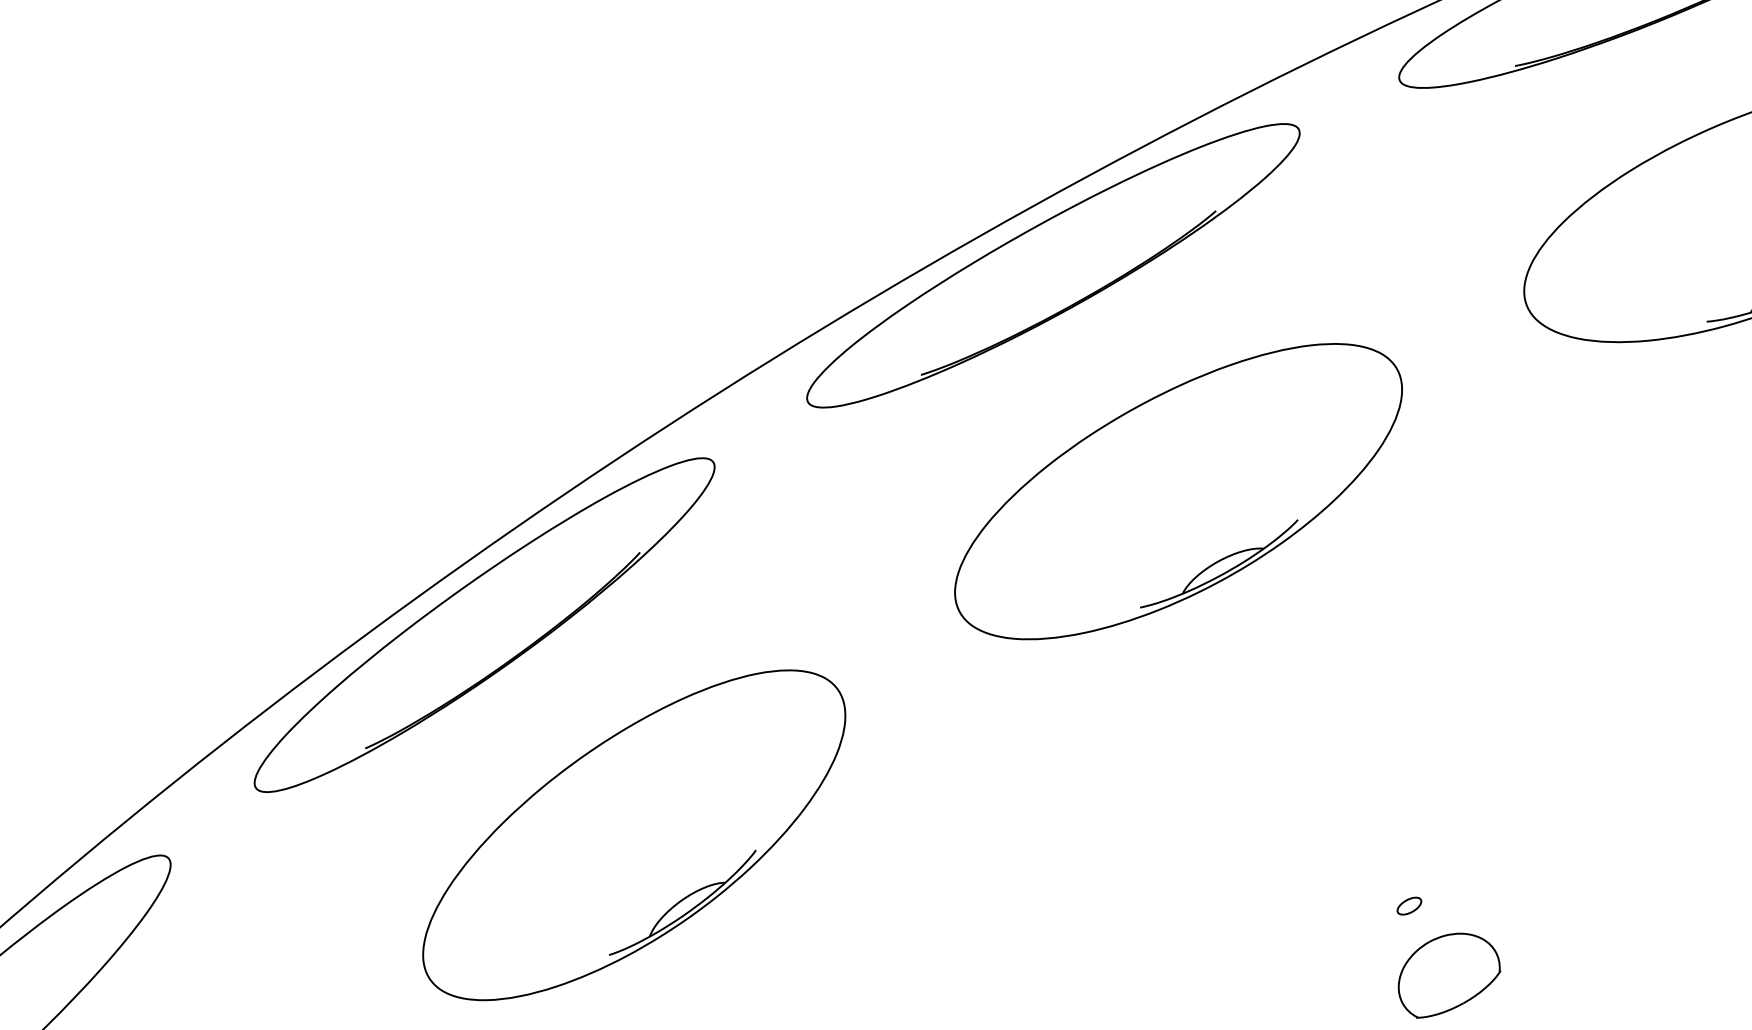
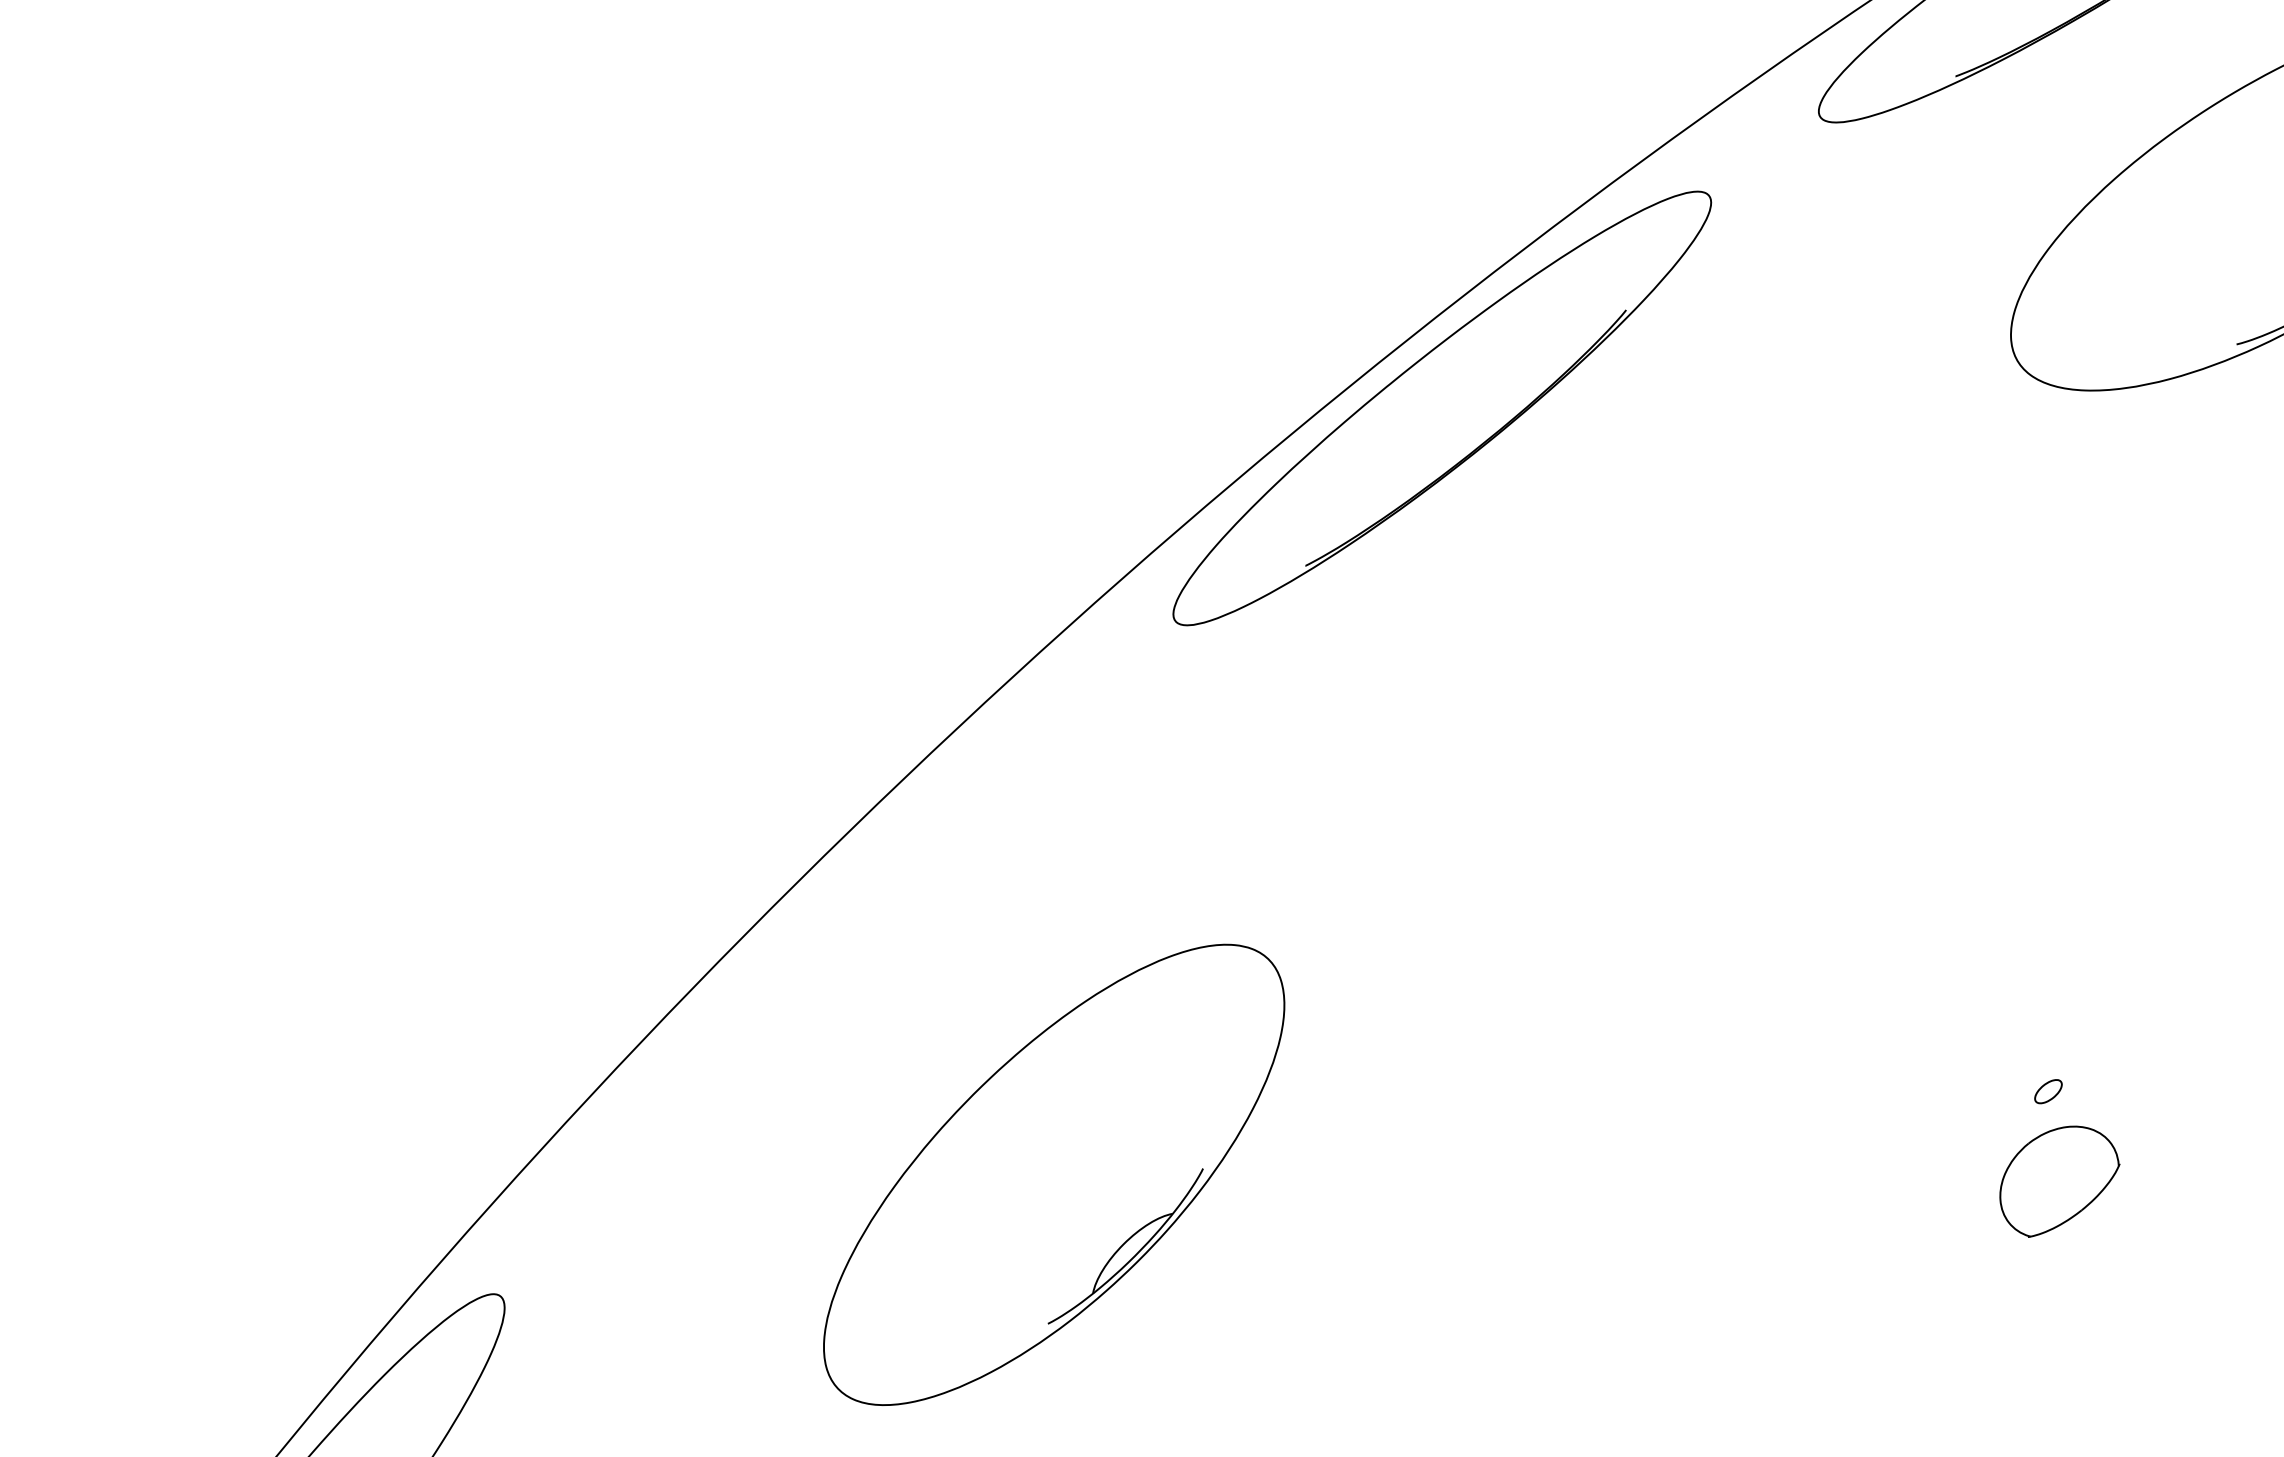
part: (1178, 491) -> (1637, 653), removed
part: (484, 625) -> (832, 953), removed
part: (1409, 906) -> (2048, 1091), moved

